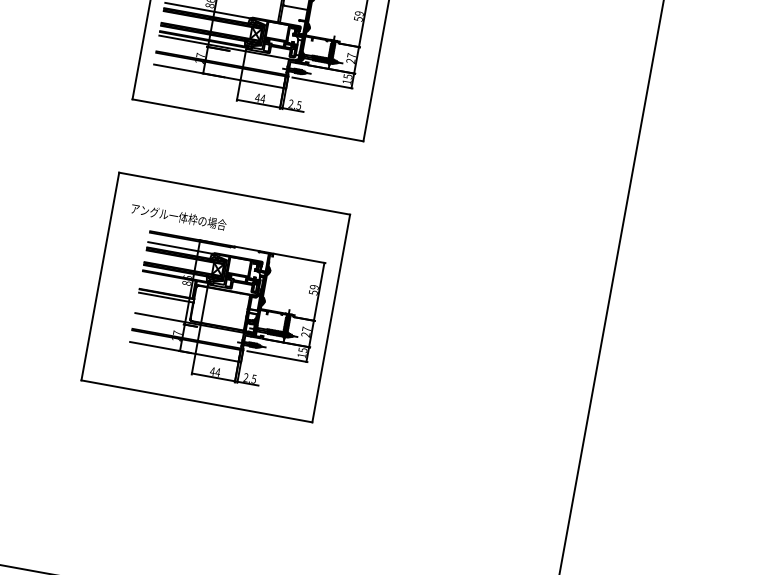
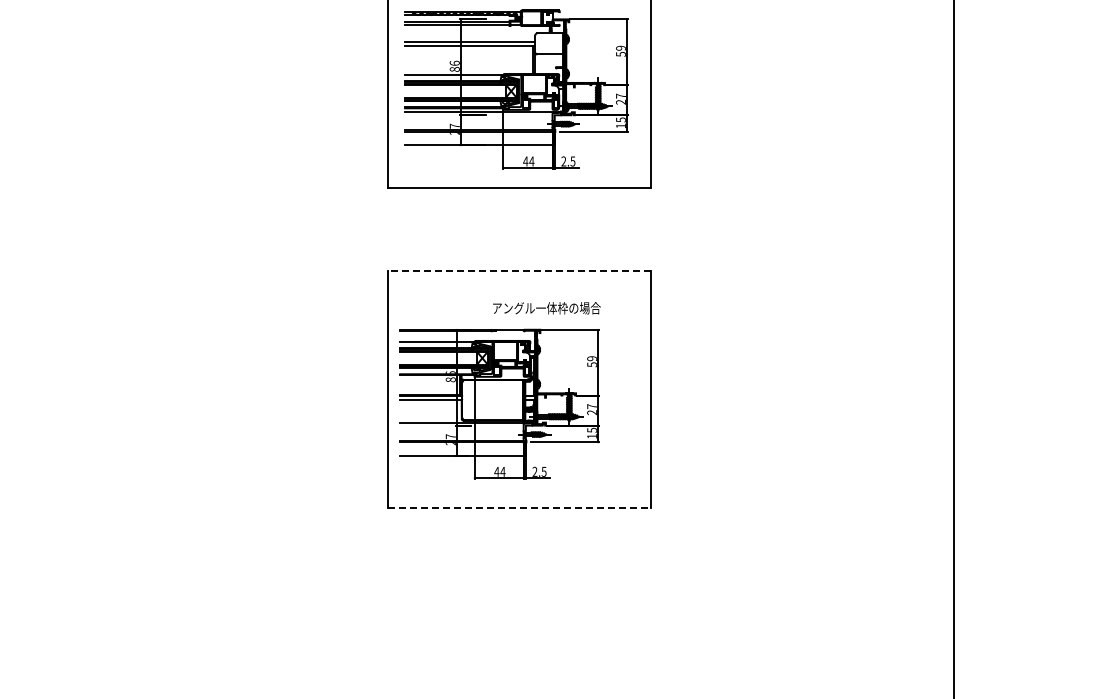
line: (234, 193) -> (519, 271), solid -> dashed
text: (178, 217) -> (546, 308), moved
part: (225, 311) -> (499, 403), moved
line: (197, 401) -> (520, 507), solid -> dashed

